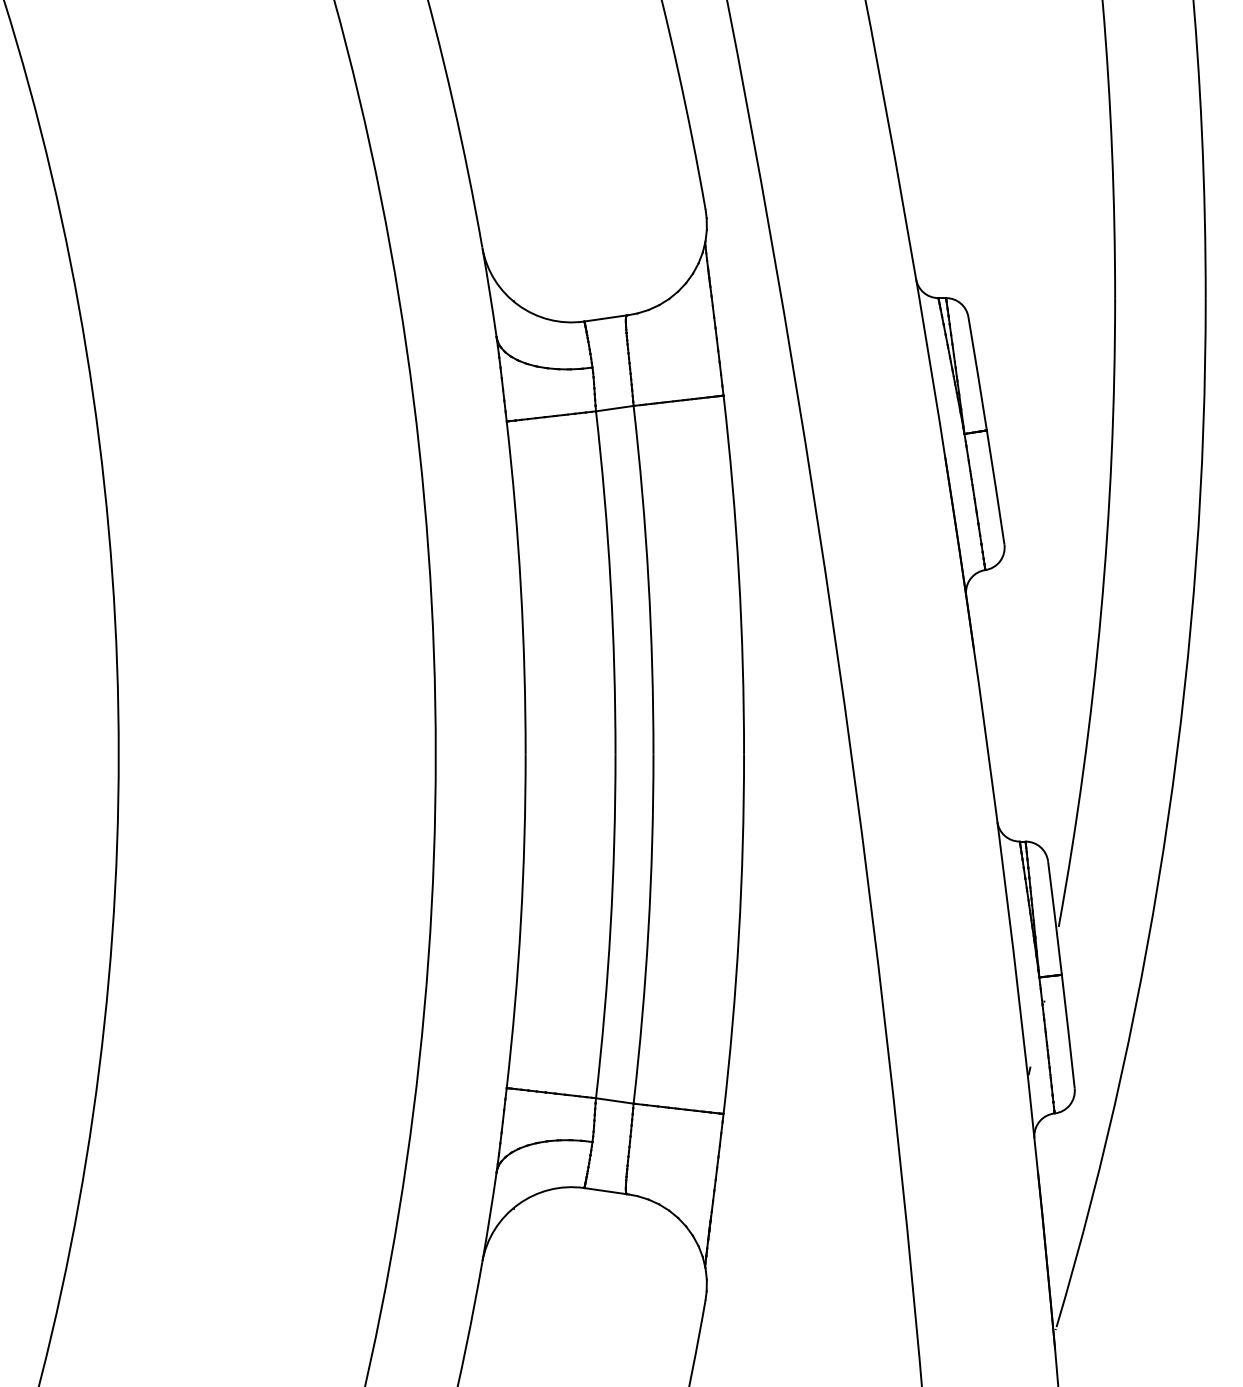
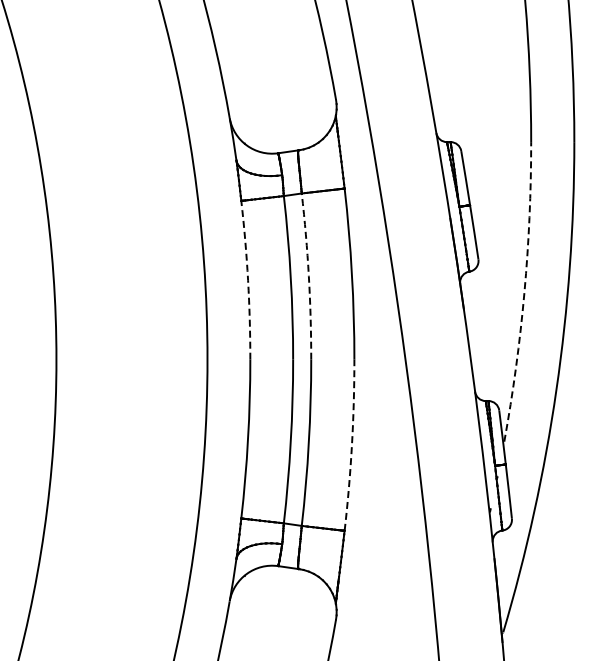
arc: (647, 580) -> (308, 276), solid -> dashed
arc: (521, 588) -> (248, 280), solid -> dashed
arc: (1101, 613) -> (524, 292), solid -> dashed
arc: (737, 934) -> (351, 445), solid -> dashed

